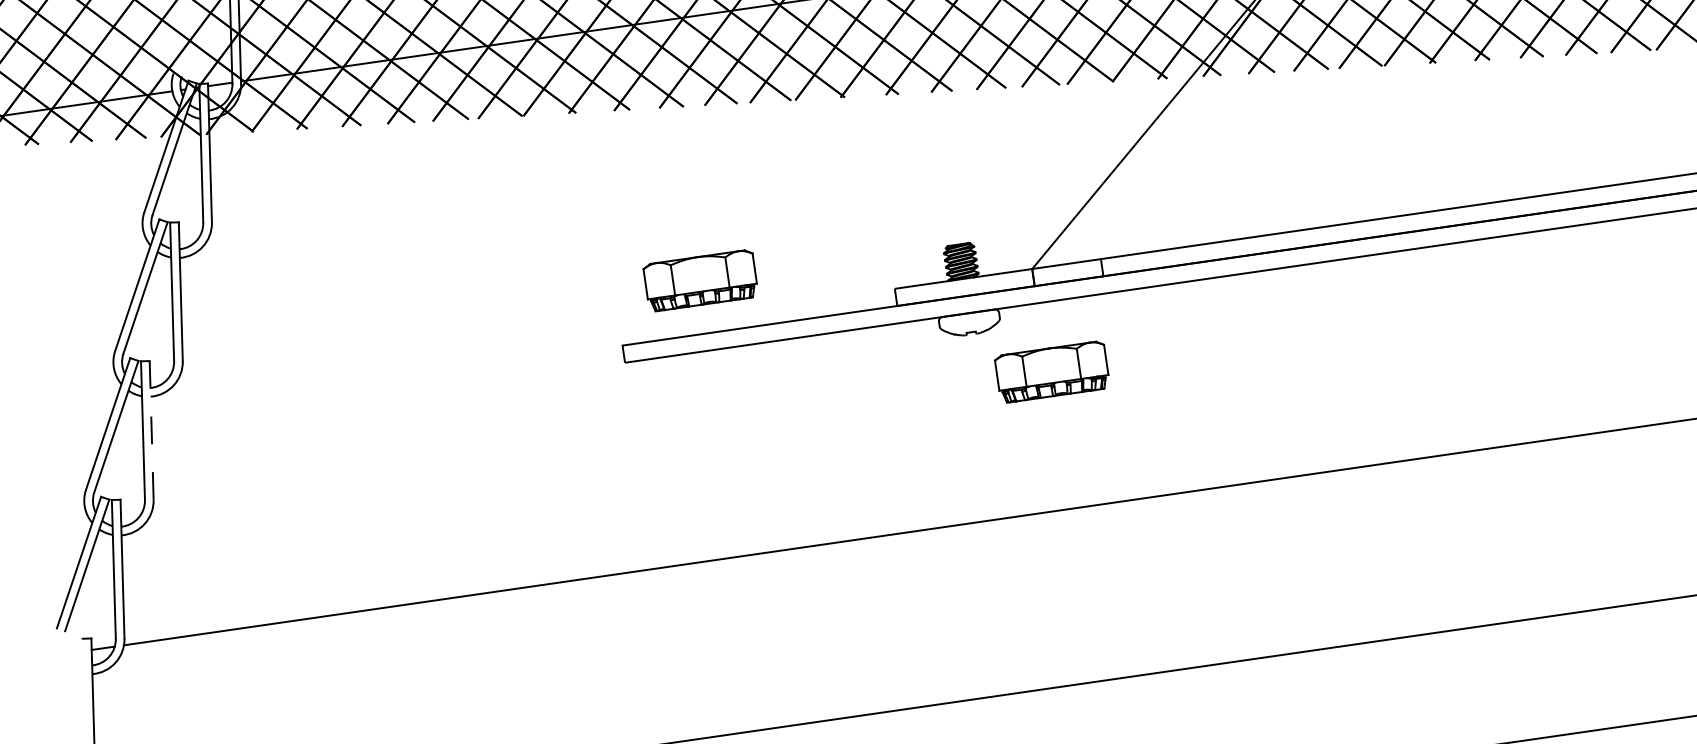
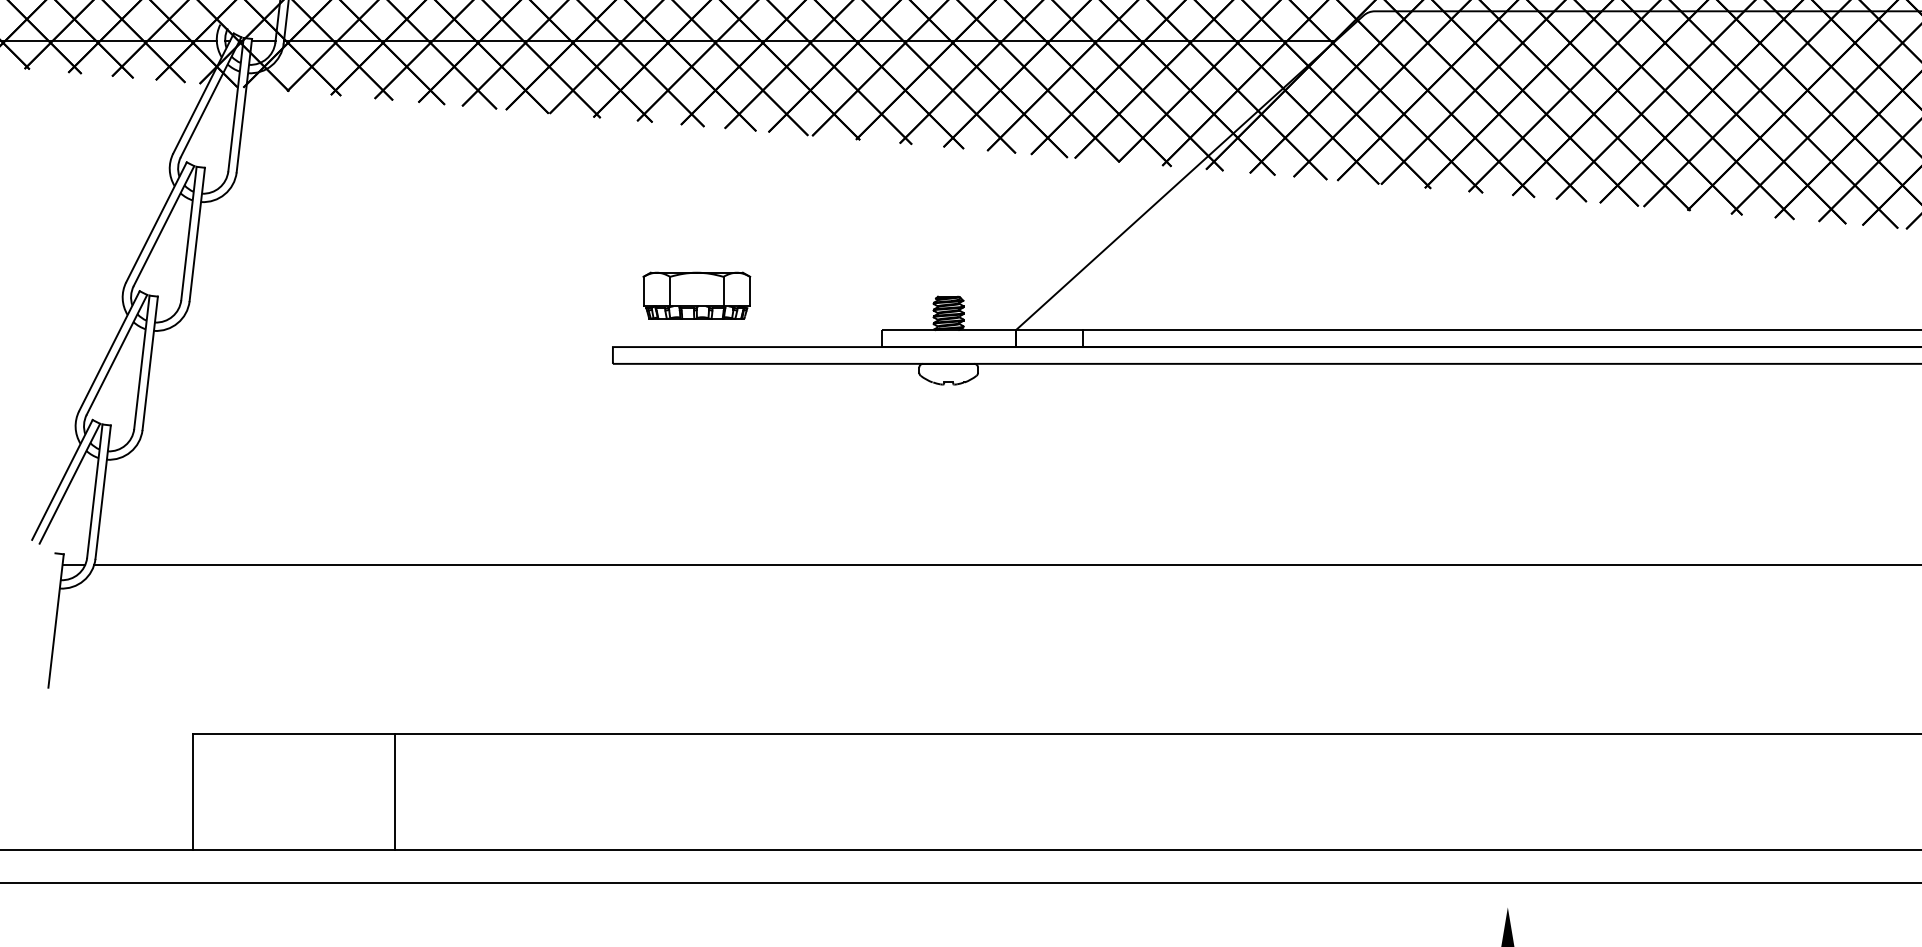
part: (1051, 371) -> (1020, 431), removed
line: (151, 430) -> (150, 363), dashed -> solid

